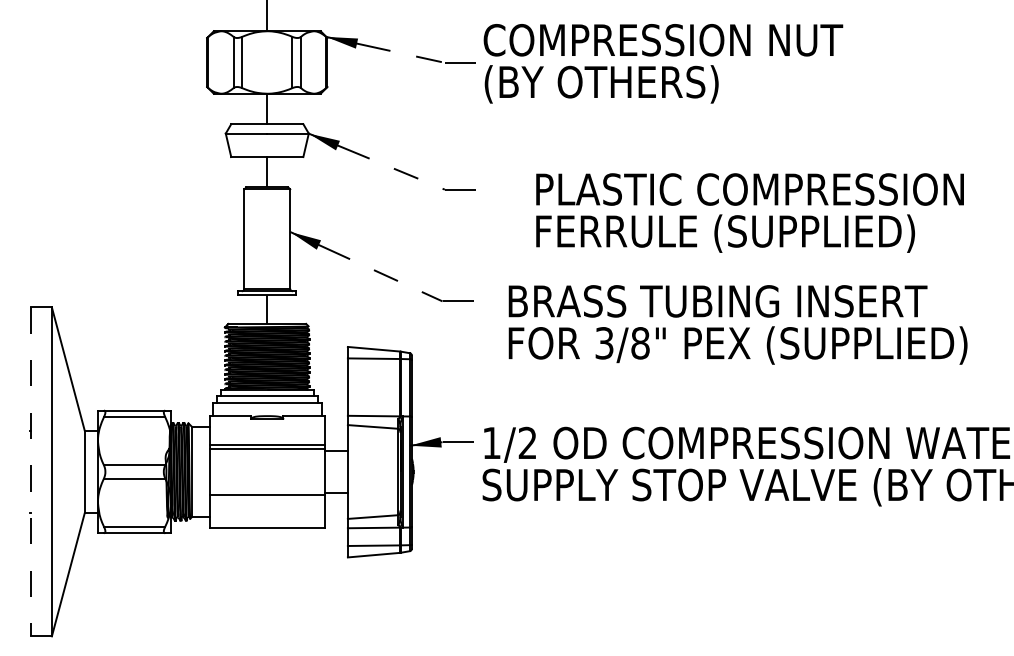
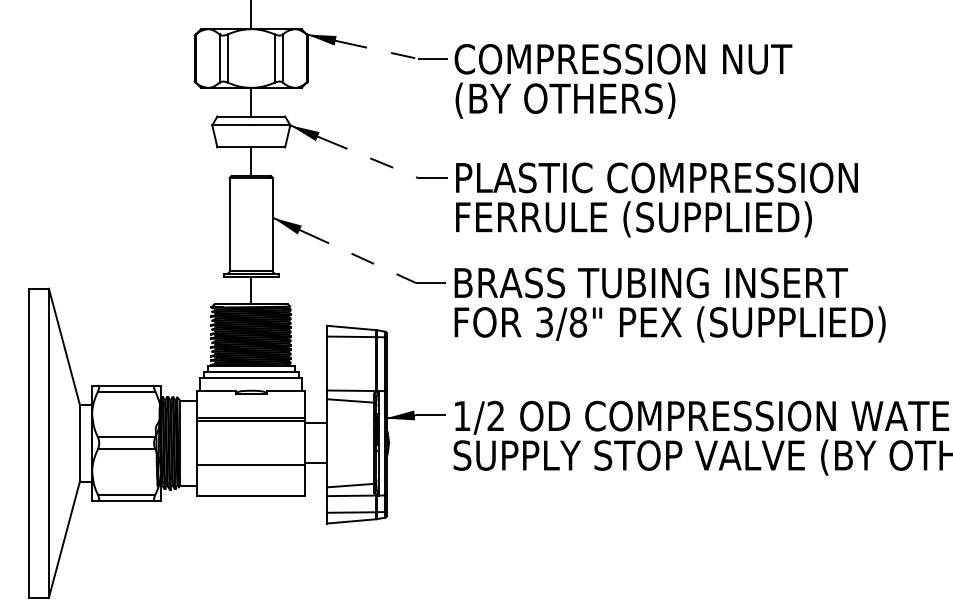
text: (663, 63) -> (623, 81), moved
text: (749, 212) -> (656, 199), moved
text: (737, 324) -> (669, 304), moved
line: (30, 472) -> (28, 443), dashed -> solid

